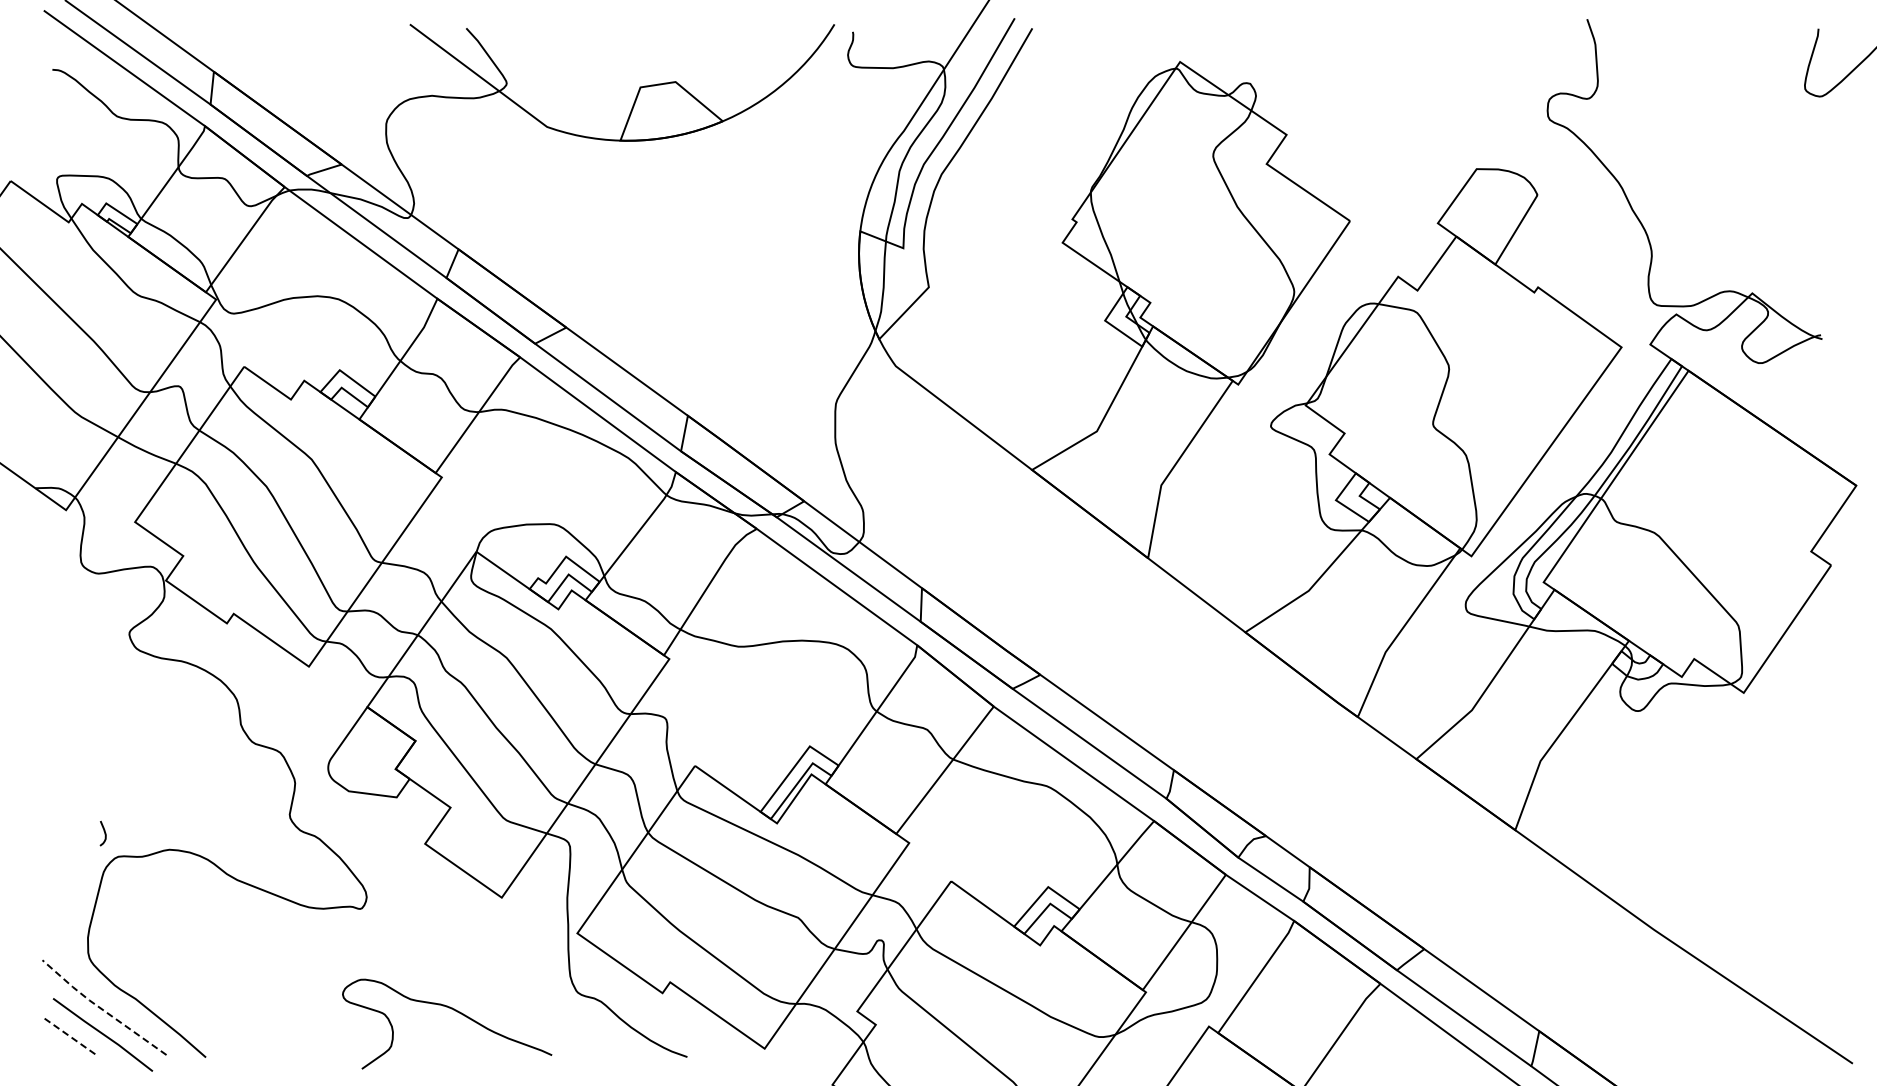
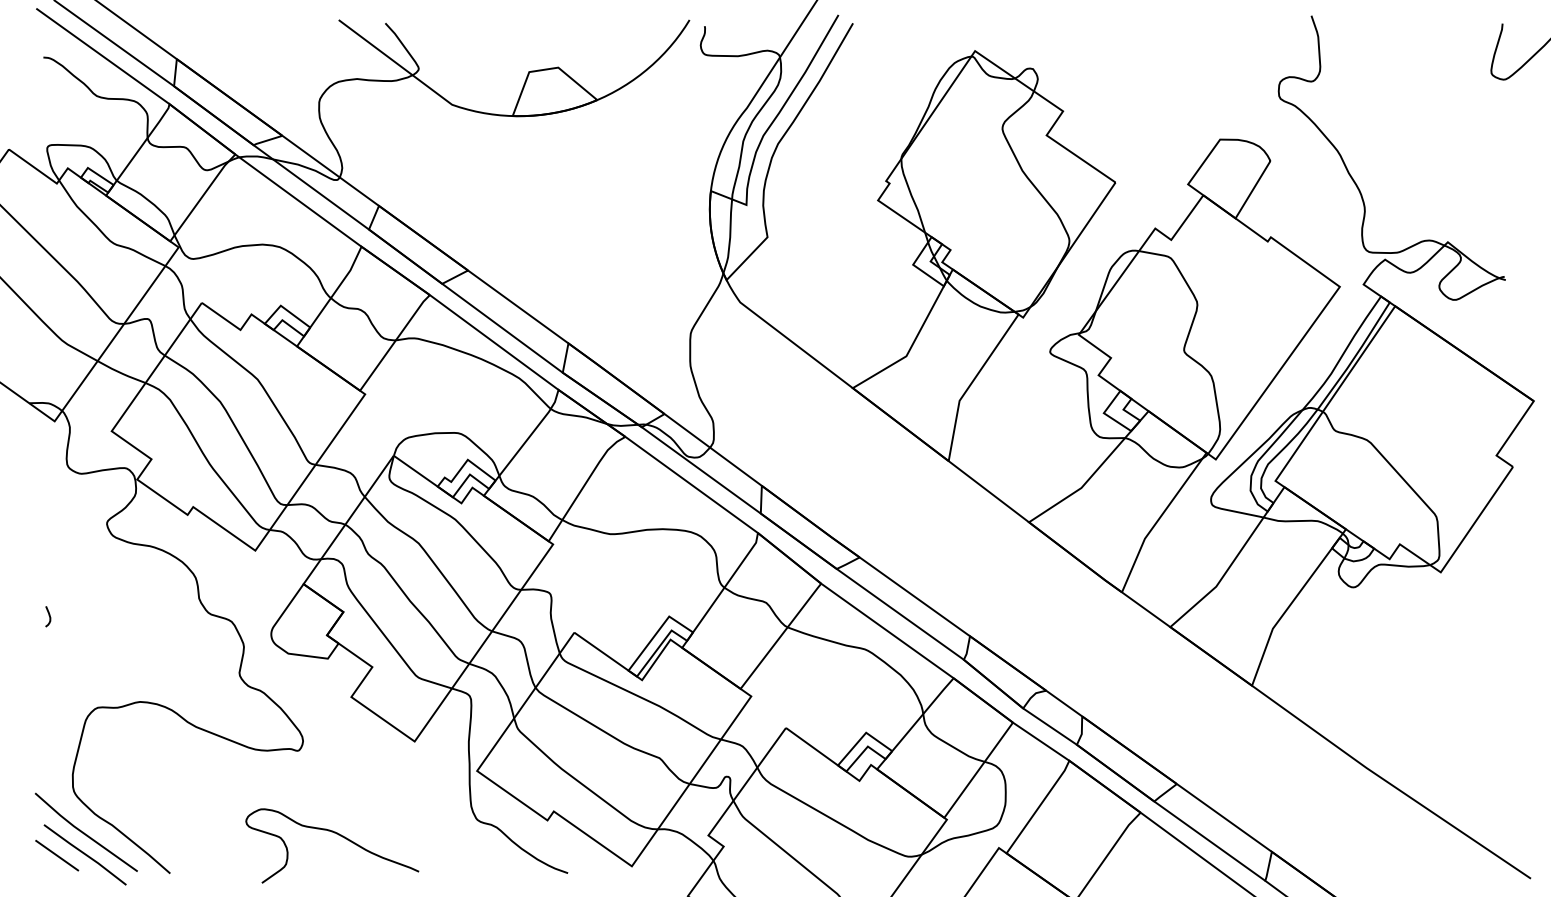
curve: (104, 833) -> (49, 616), moved
line: (101, 1009) -> (83, 833), dashed -> solid
curve: (453, 1010) -> (337, 834), moved
line: (68, 1035) -> (56, 855), dashed -> solid

